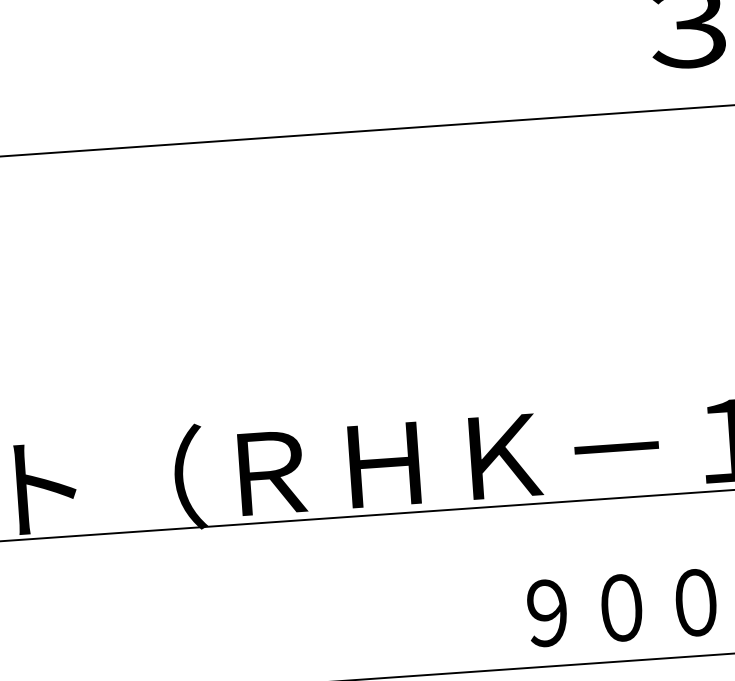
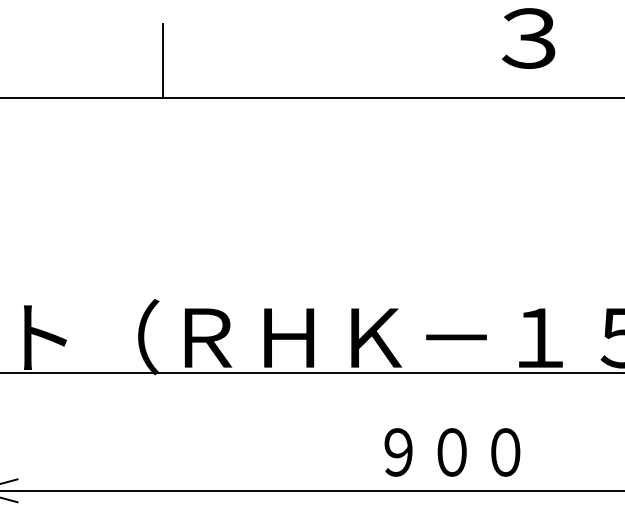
line: (183, 92) -> (163, 60), added

